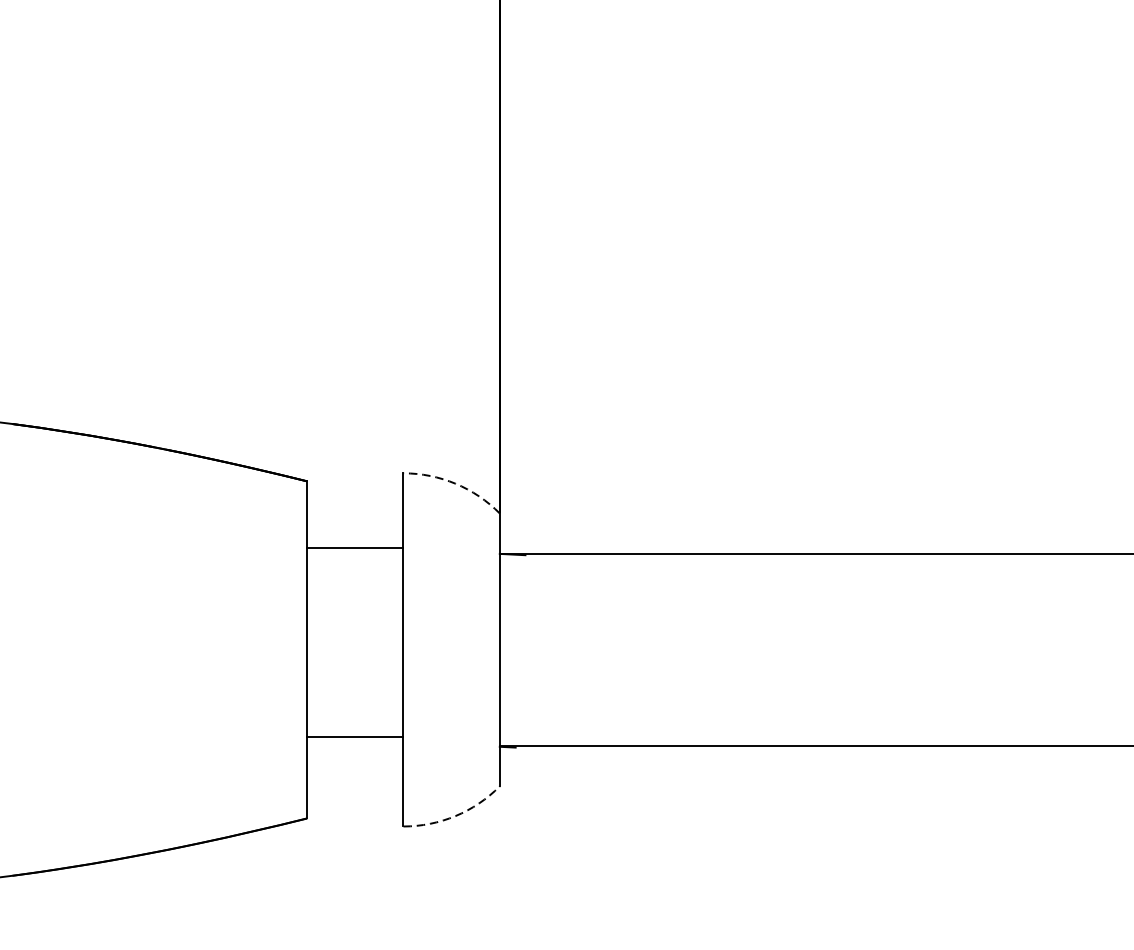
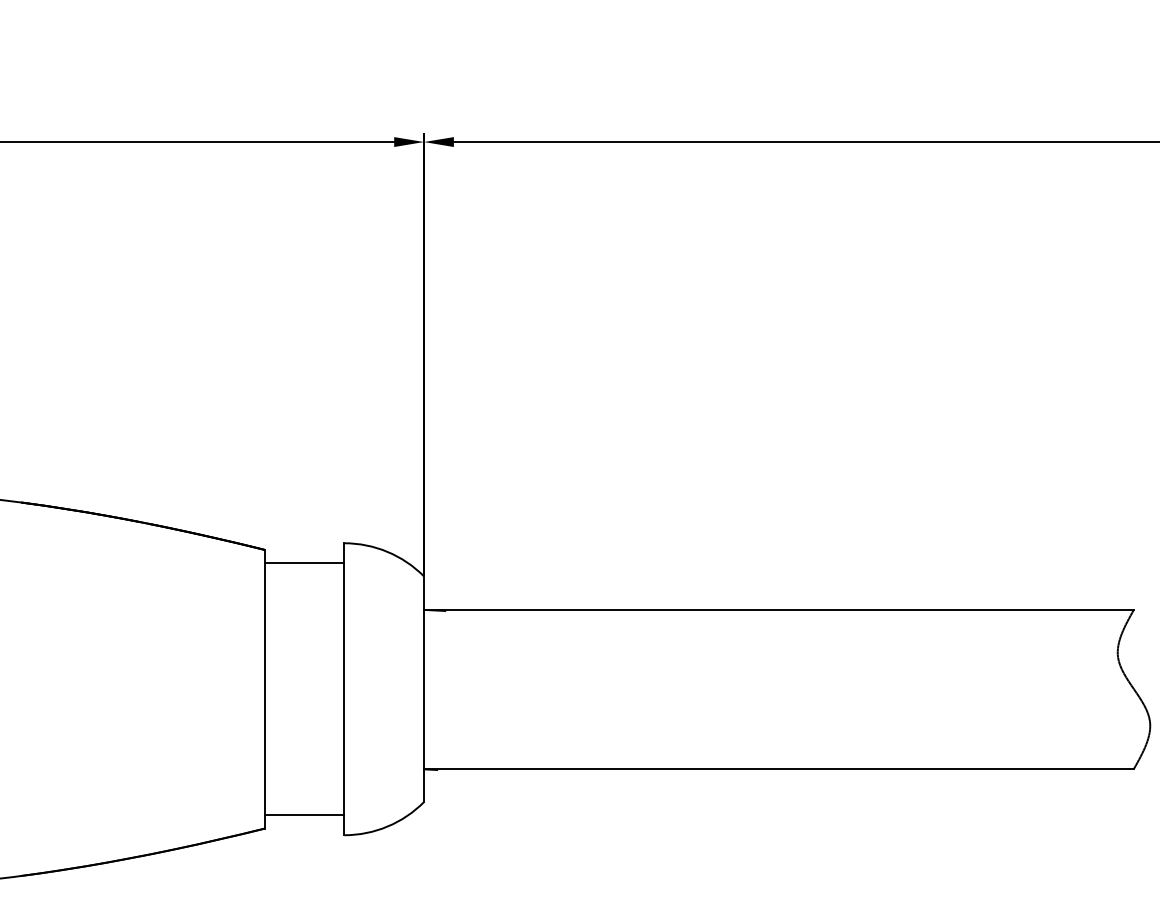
arc: (455, 483) -> (387, 551), dashed -> solid
line: (355, 548) -> (304, 563), moved
line: (355, 737) -> (304, 815), moved
arc: (455, 815) -> (387, 826), dashed -> solid

